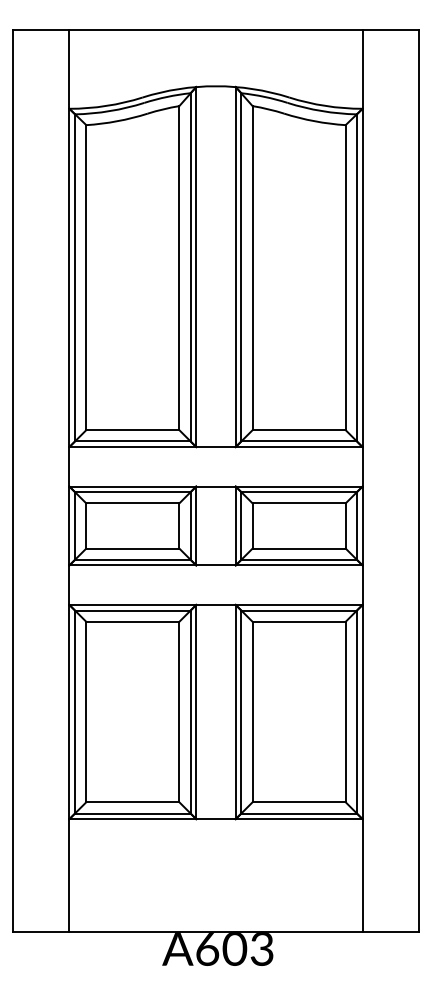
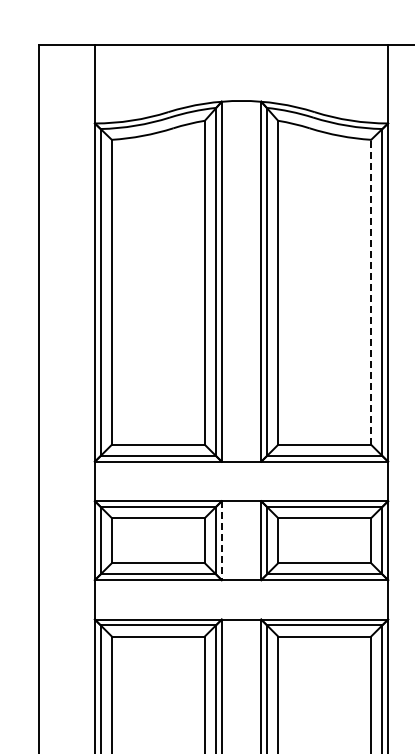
line: (345, 277) -> (371, 292), solid -> dashed
line: (196, 526) -> (222, 541), solid -> dashed

